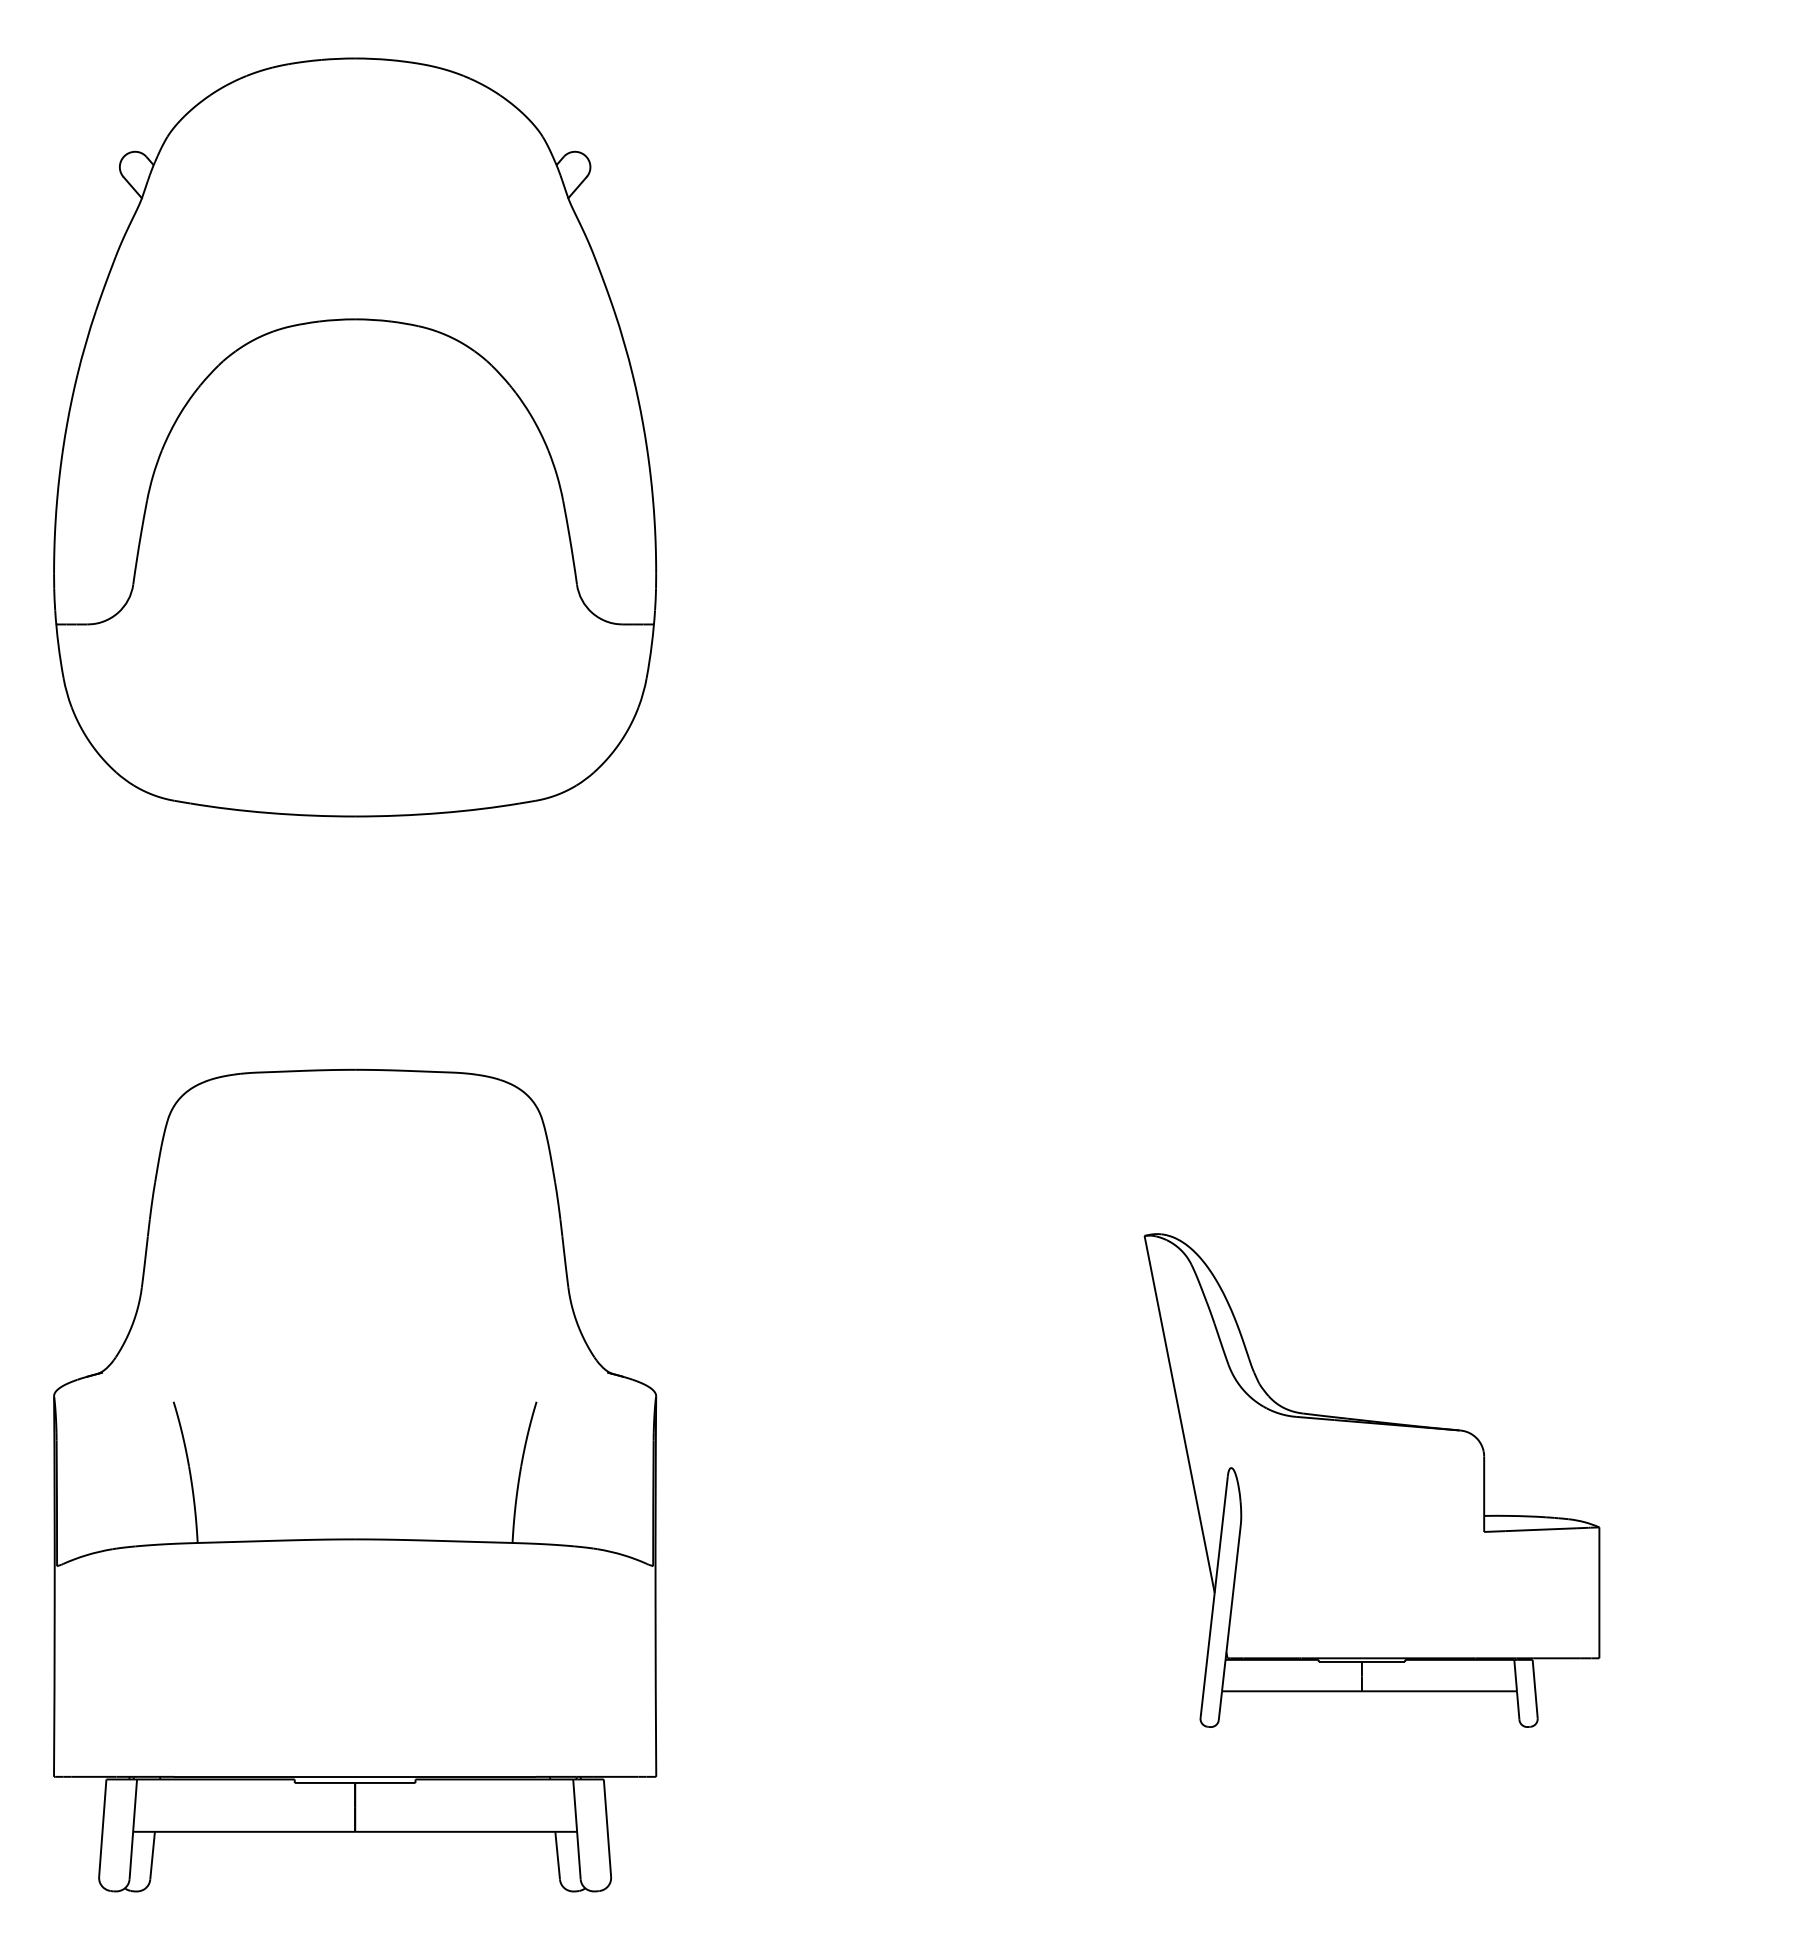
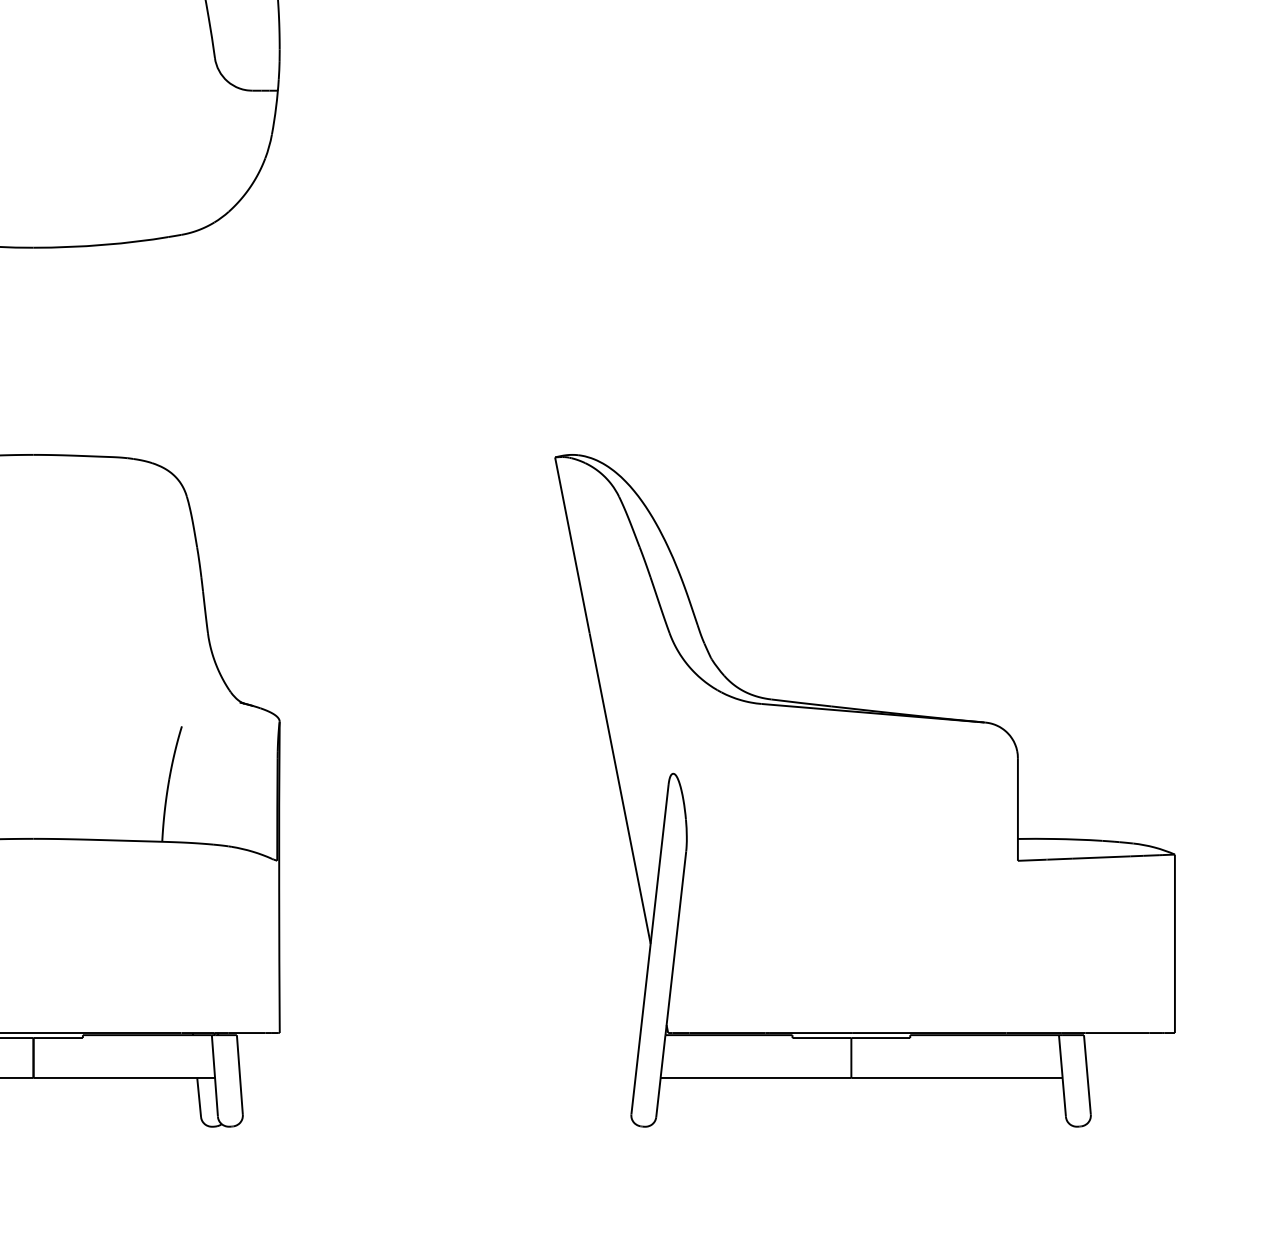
part: (1371, 1480) -> (864, 790), size x1.67

